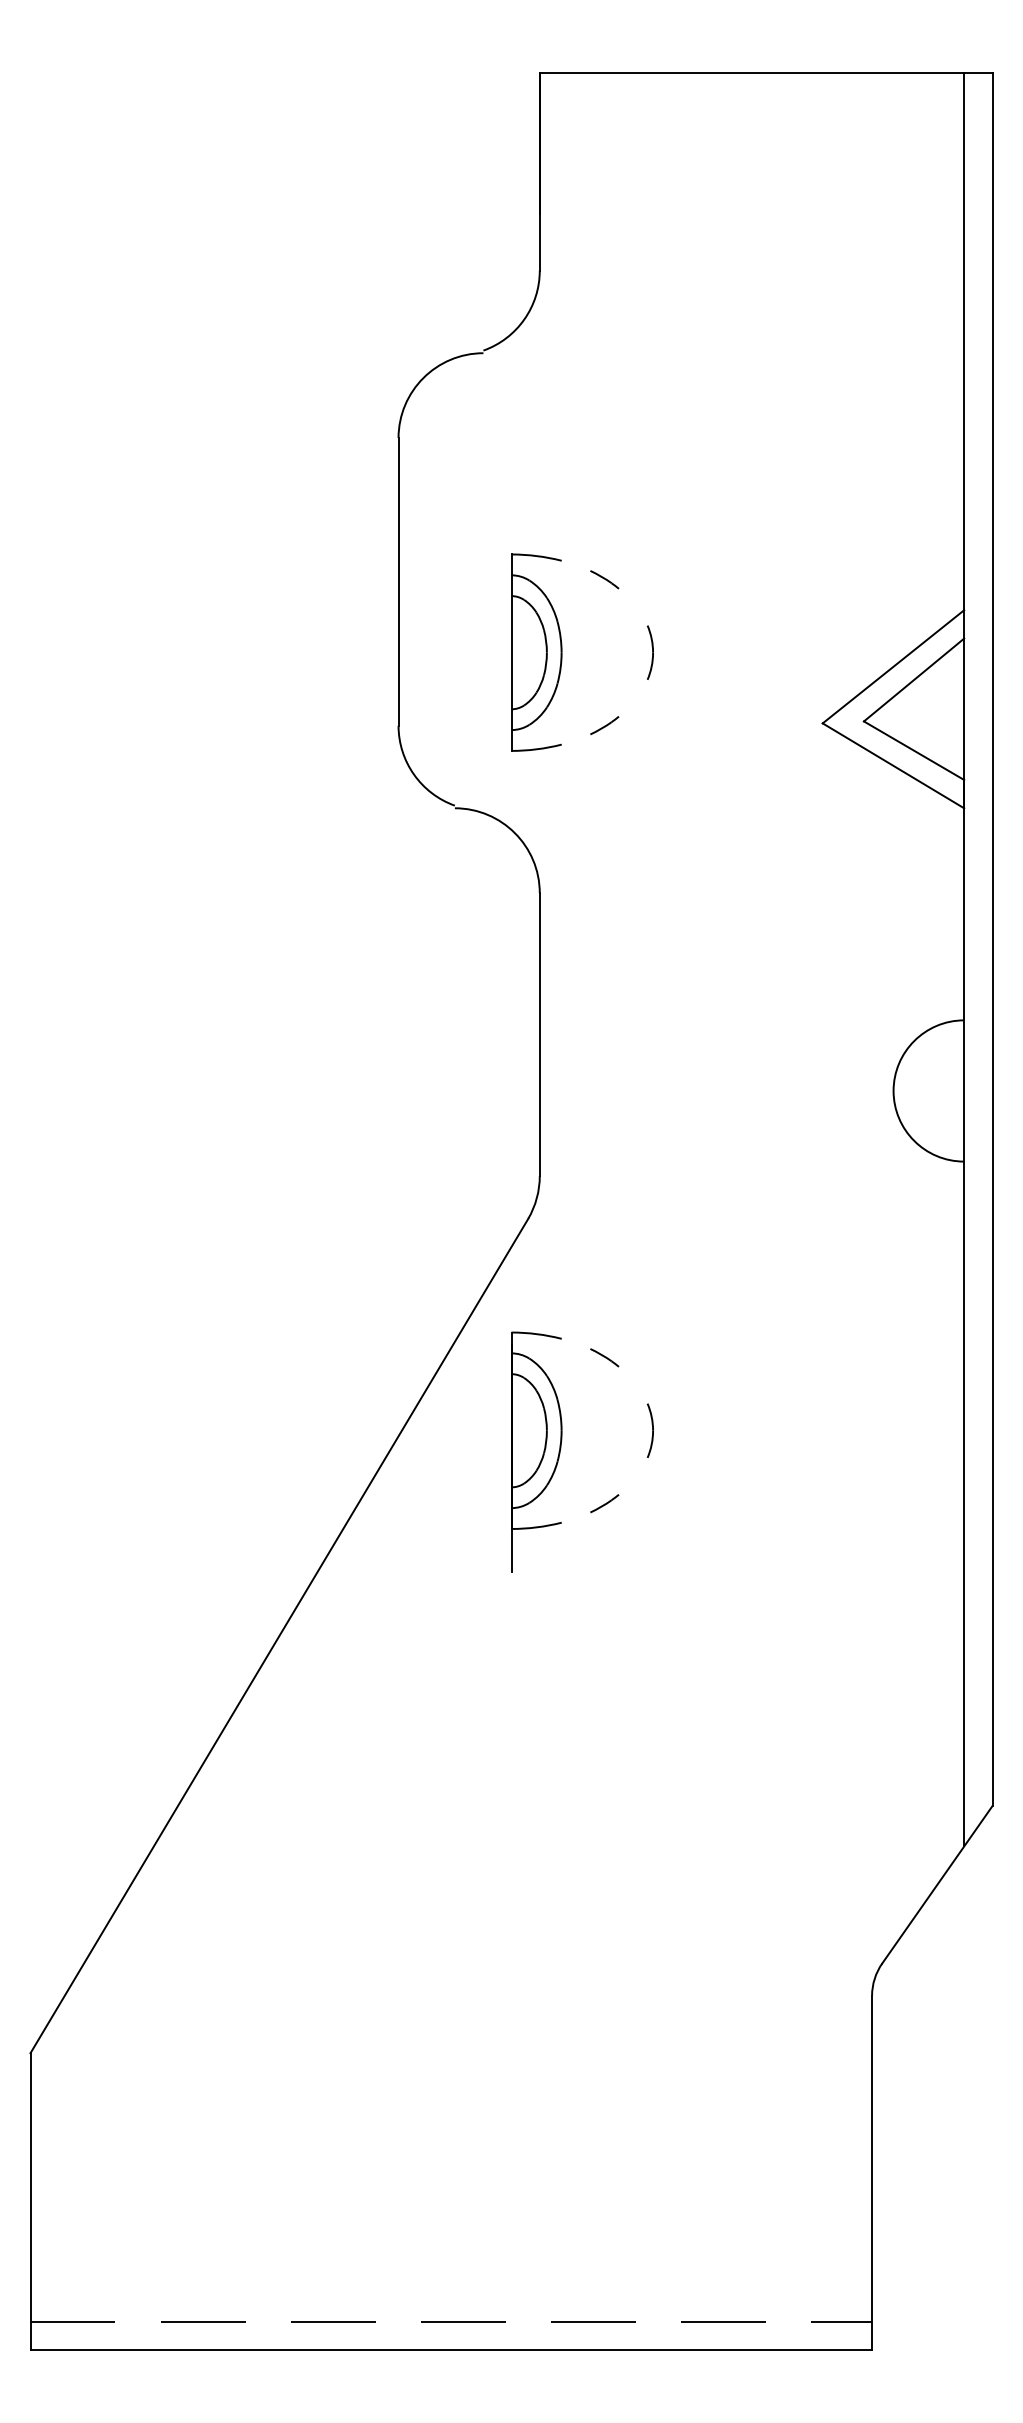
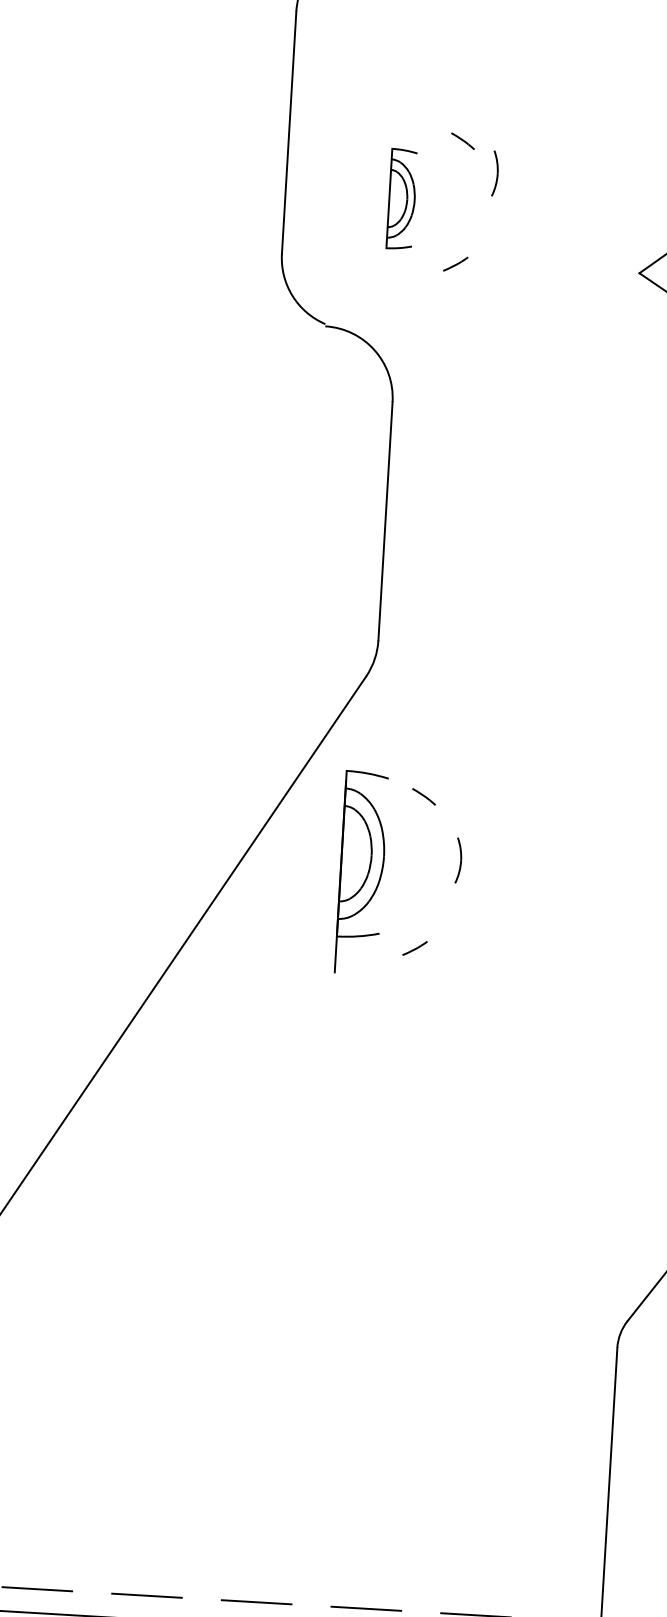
part: (536, 652) -> (401, 199), size x0.6
part: (650, 652) -> (495, 173), moved
line: (604, 1503) -> (414, 948), moved

